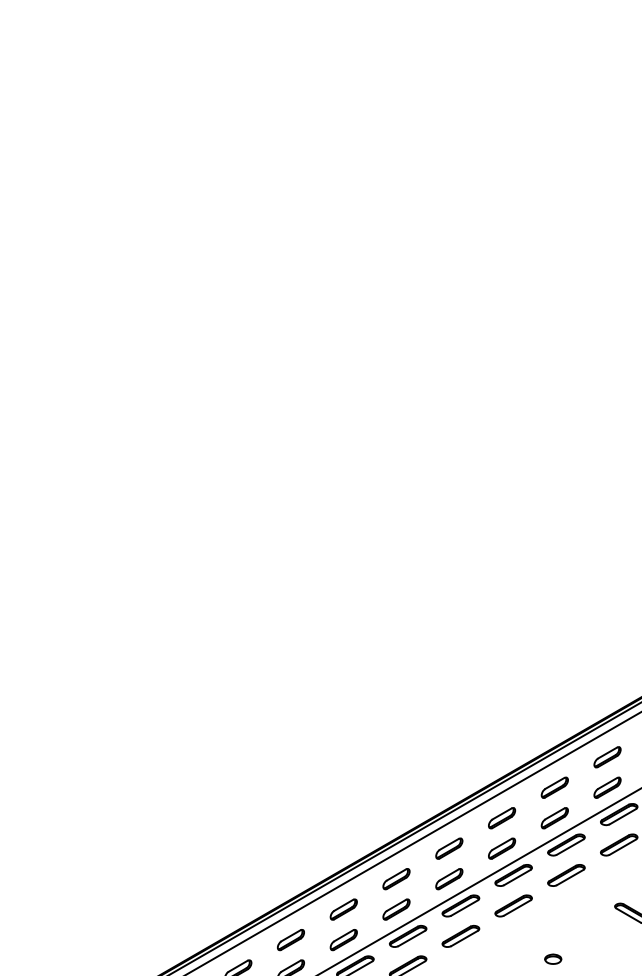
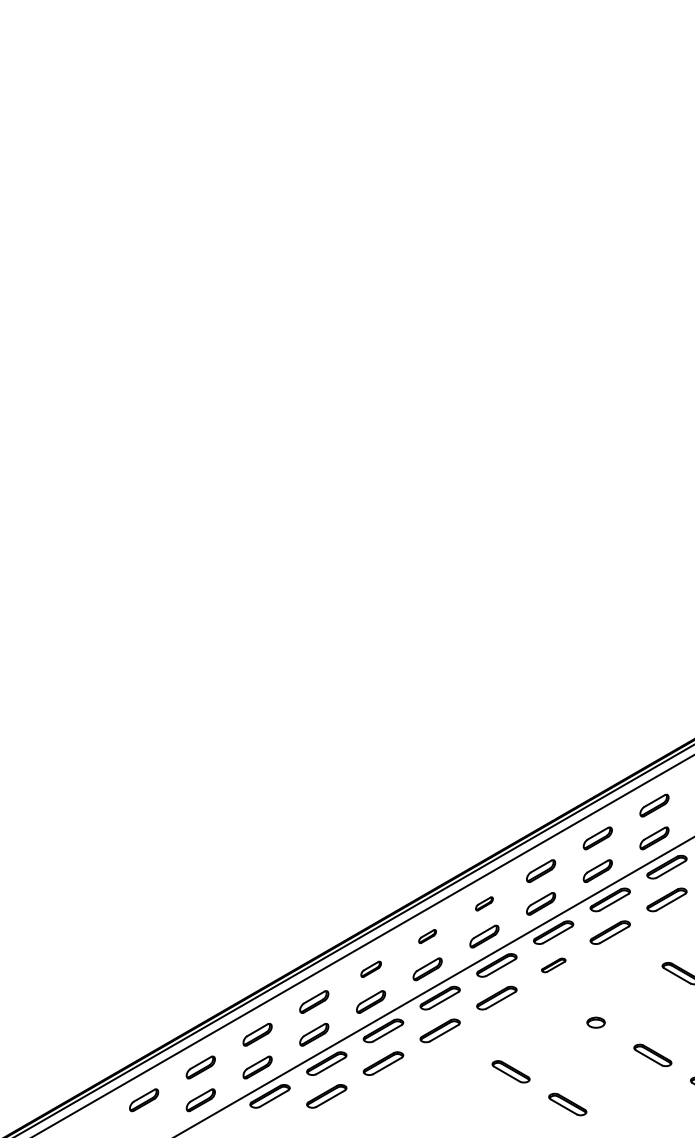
part: (449, 848) -> (484, 903), size x0.6
part: (396, 879) -> (427, 936), size x0.6
part: (513, 906) -> (553, 965), size x0.6
part: (344, 909) -> (371, 969), size x0.7

